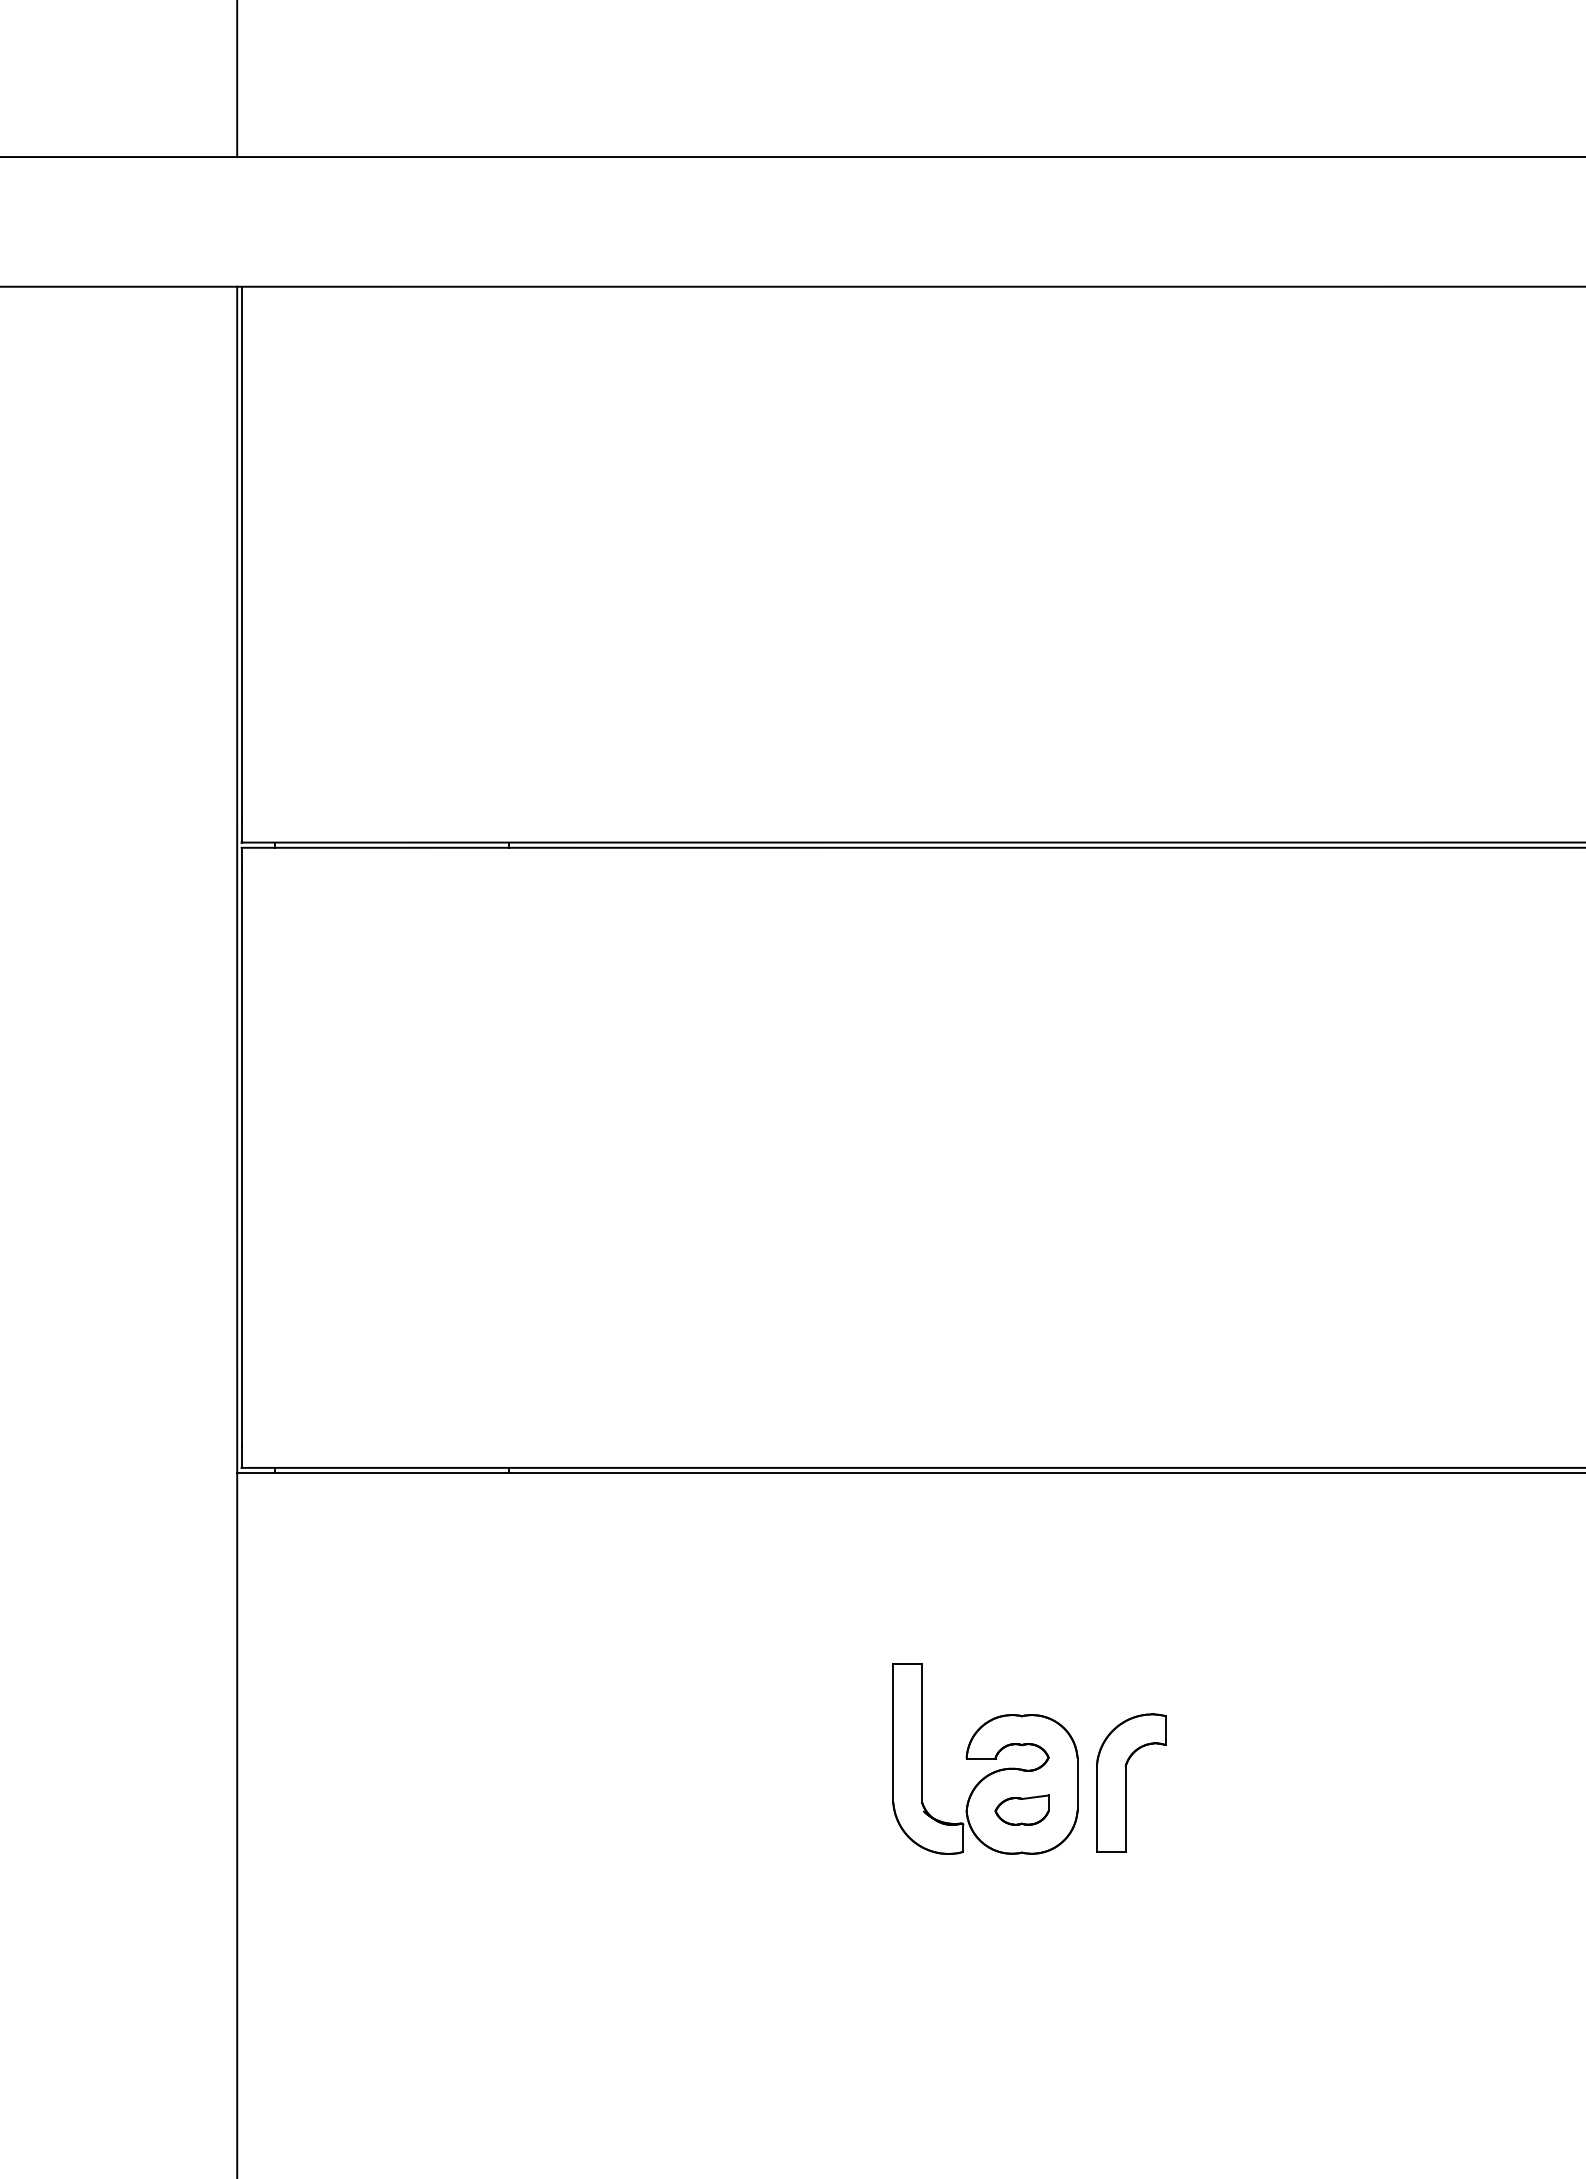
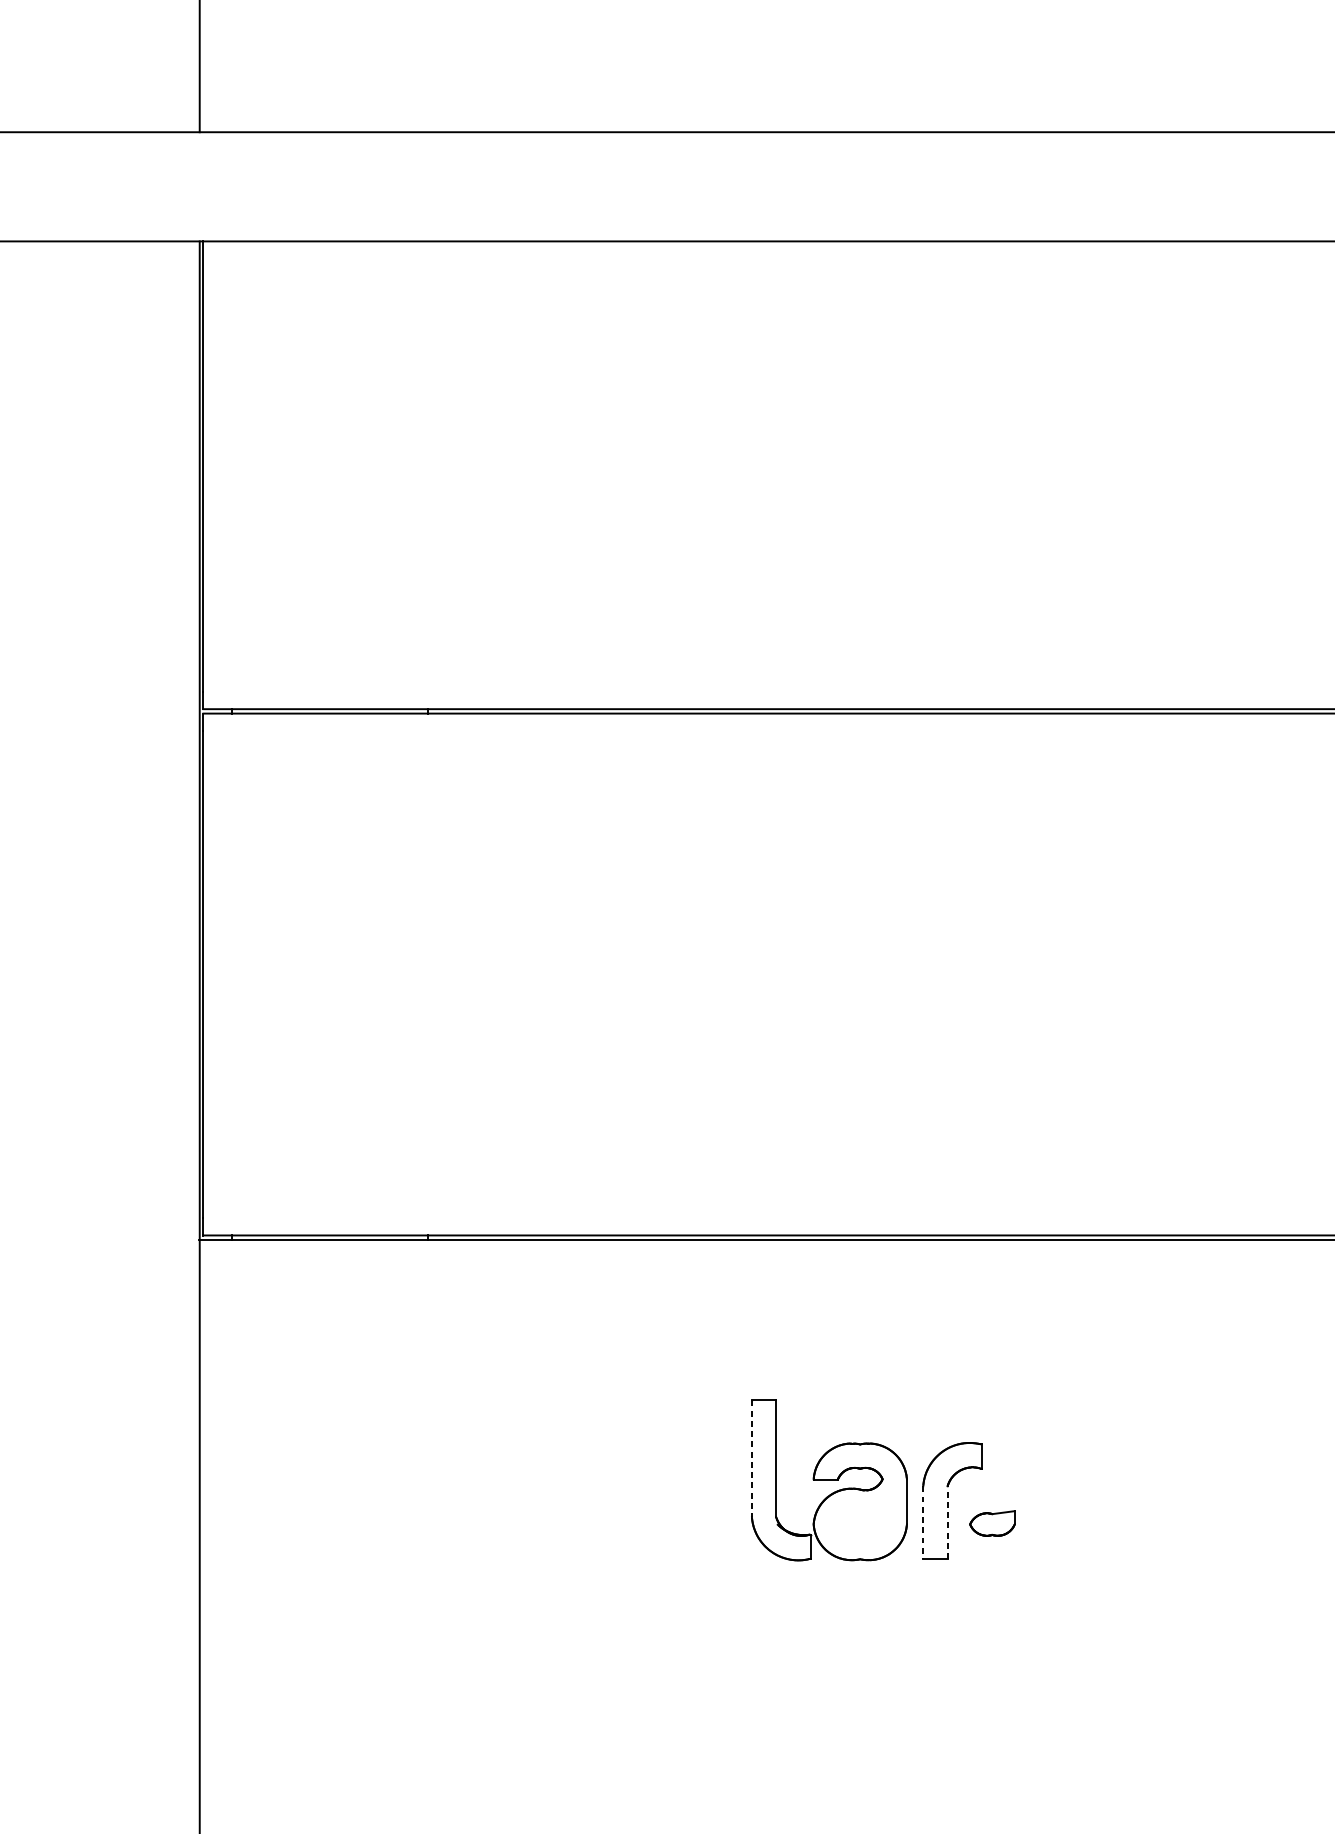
line: (893, 1733) -> (752, 1458), solid -> dashed
line: (1125, 1808) -> (947, 1522), solid -> dashed
part: (1021, 1809) -> (991, 1522), moved
line: (1096, 1809) -> (922, 1522), solid -> dashed

